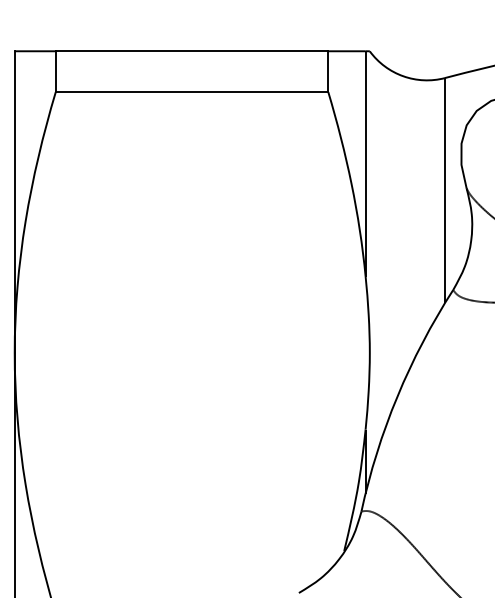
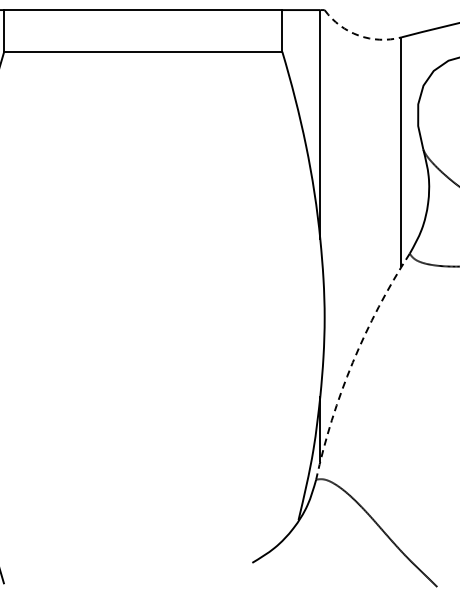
arc: (403, 76) -> (359, 35), solid -> dashed
arc: (397, 396) -> (352, 362), solid -> dashed

